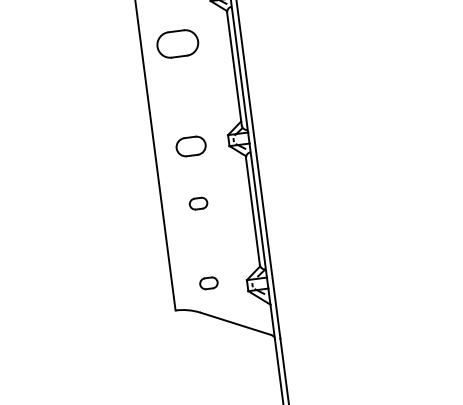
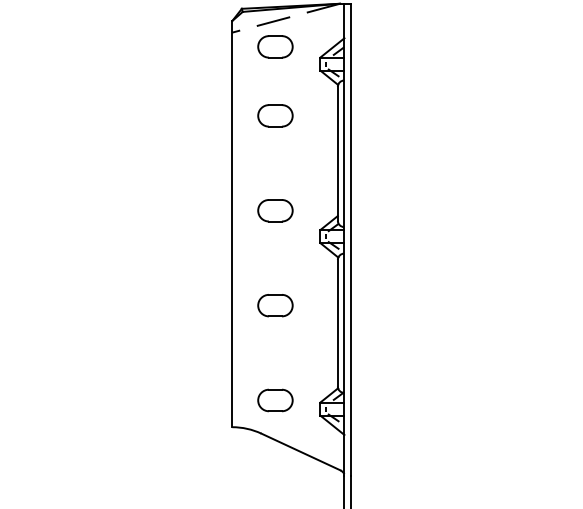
part: (177, 43) -> (275, 115), size x0.71
part: (191, 146) -> (275, 210), moved
part: (198, 203) -> (275, 305), size x1.67
part: (208, 283) -> (275, 400), size x1.67

